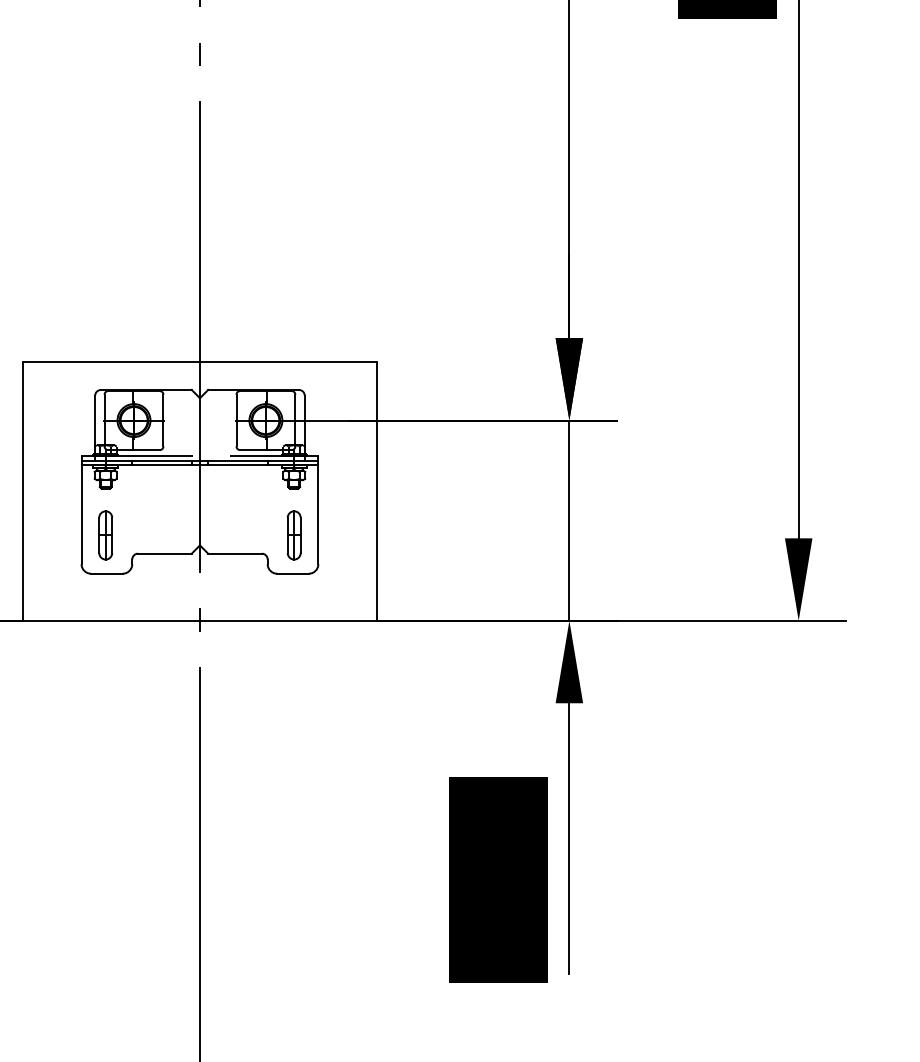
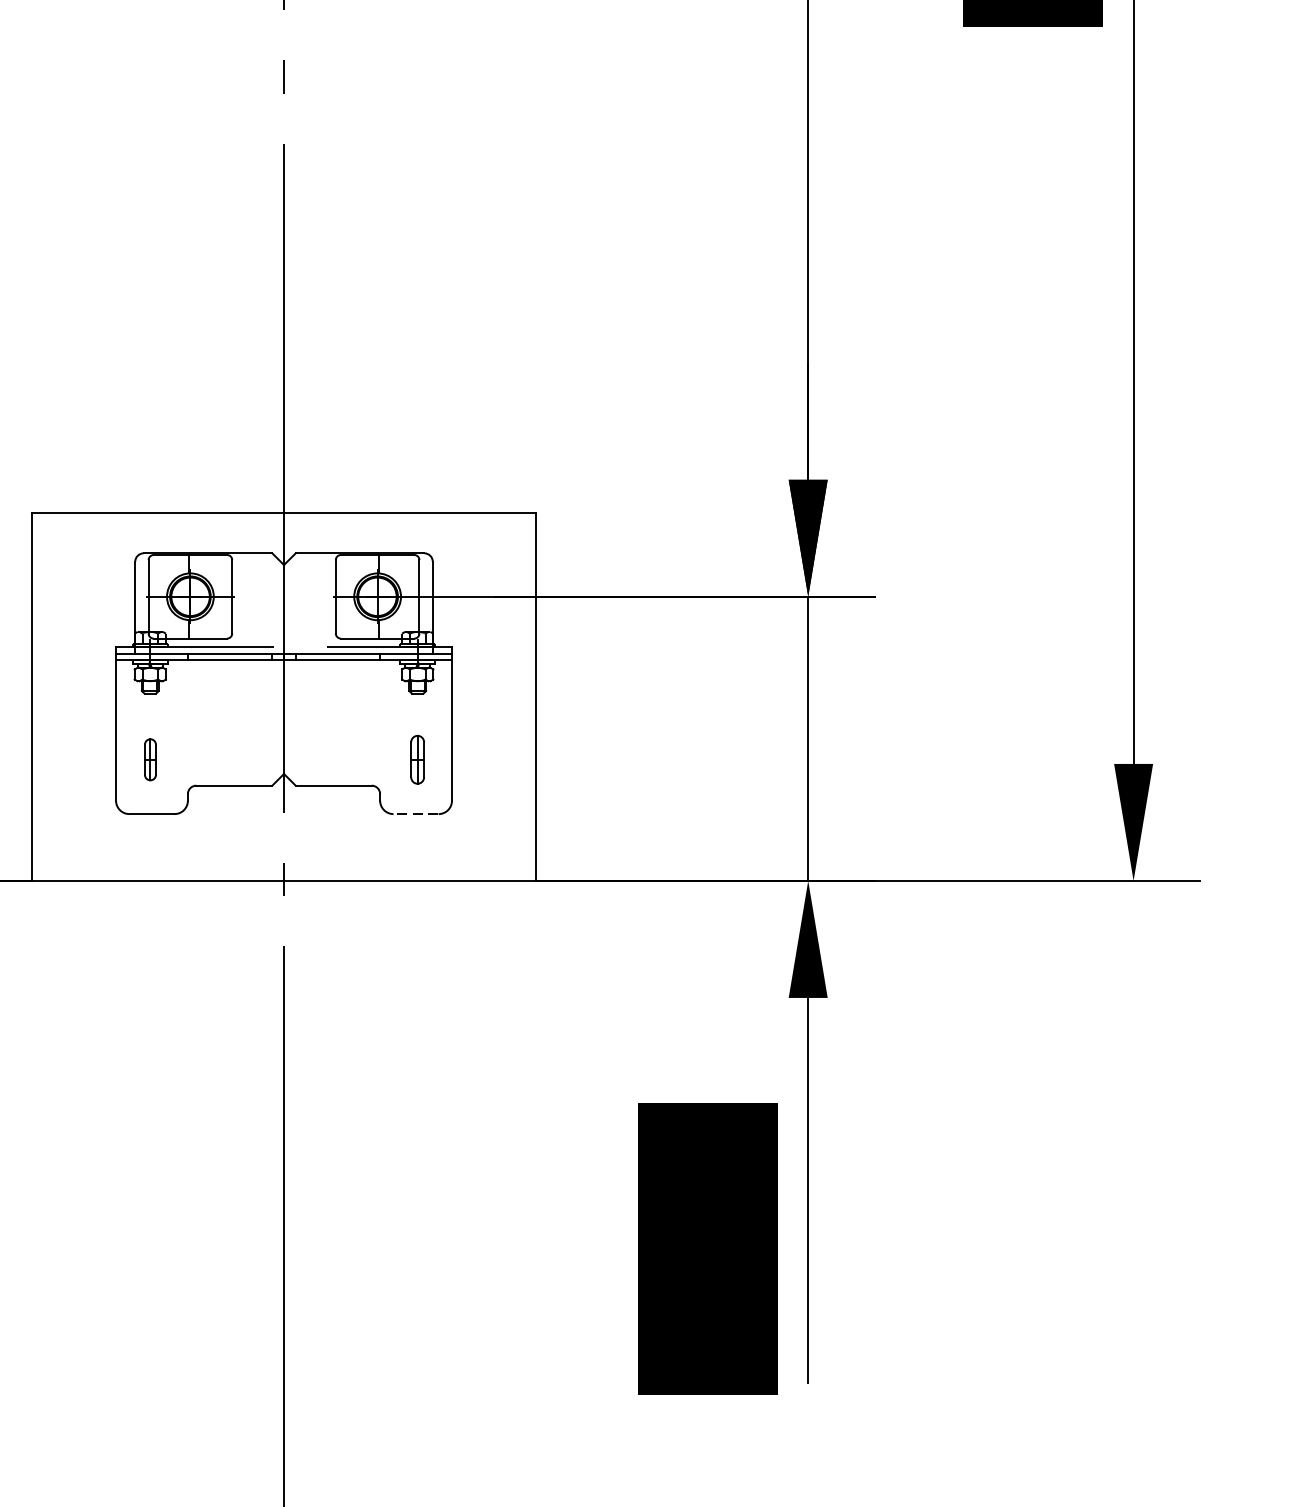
part: (105, 535) -> (149, 759), size x0.6
part: (293, 535) -> (416, 759), size x0.7
line: (292, 573) -> (415, 813), solid -> dashed

